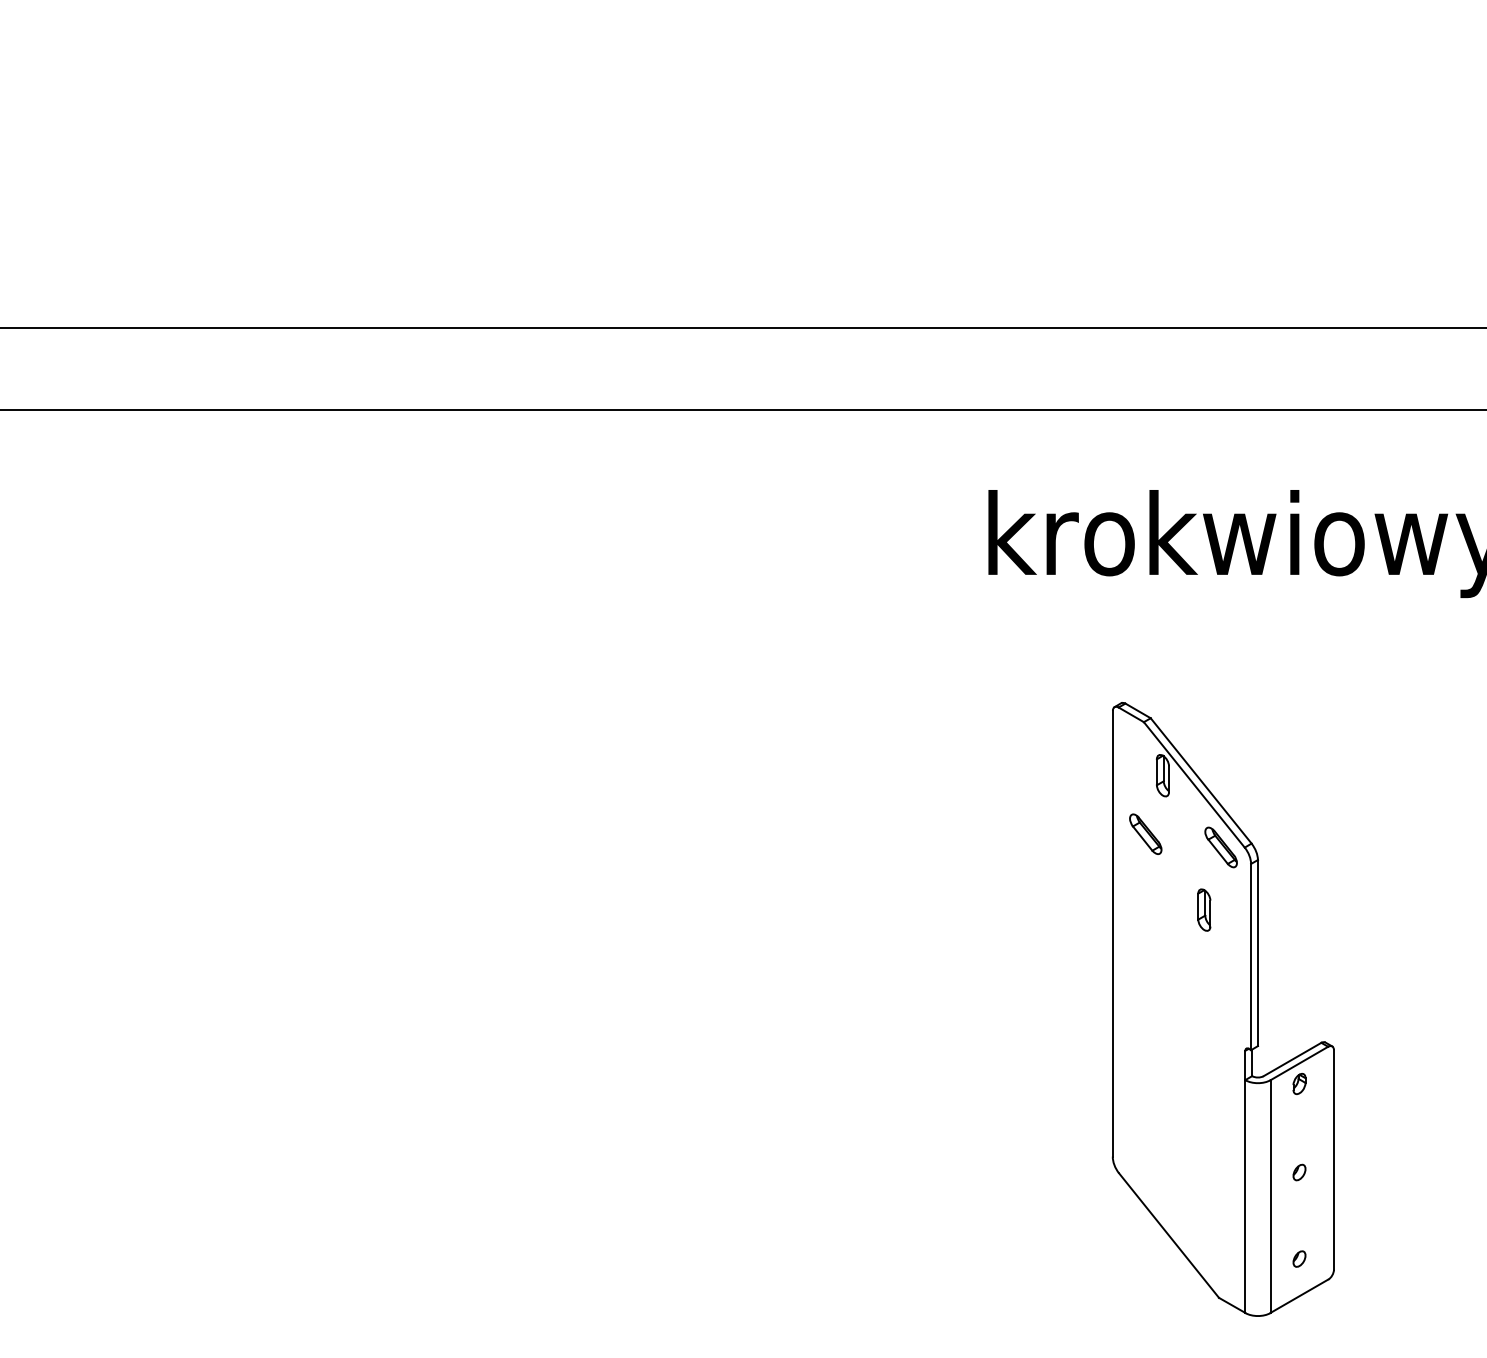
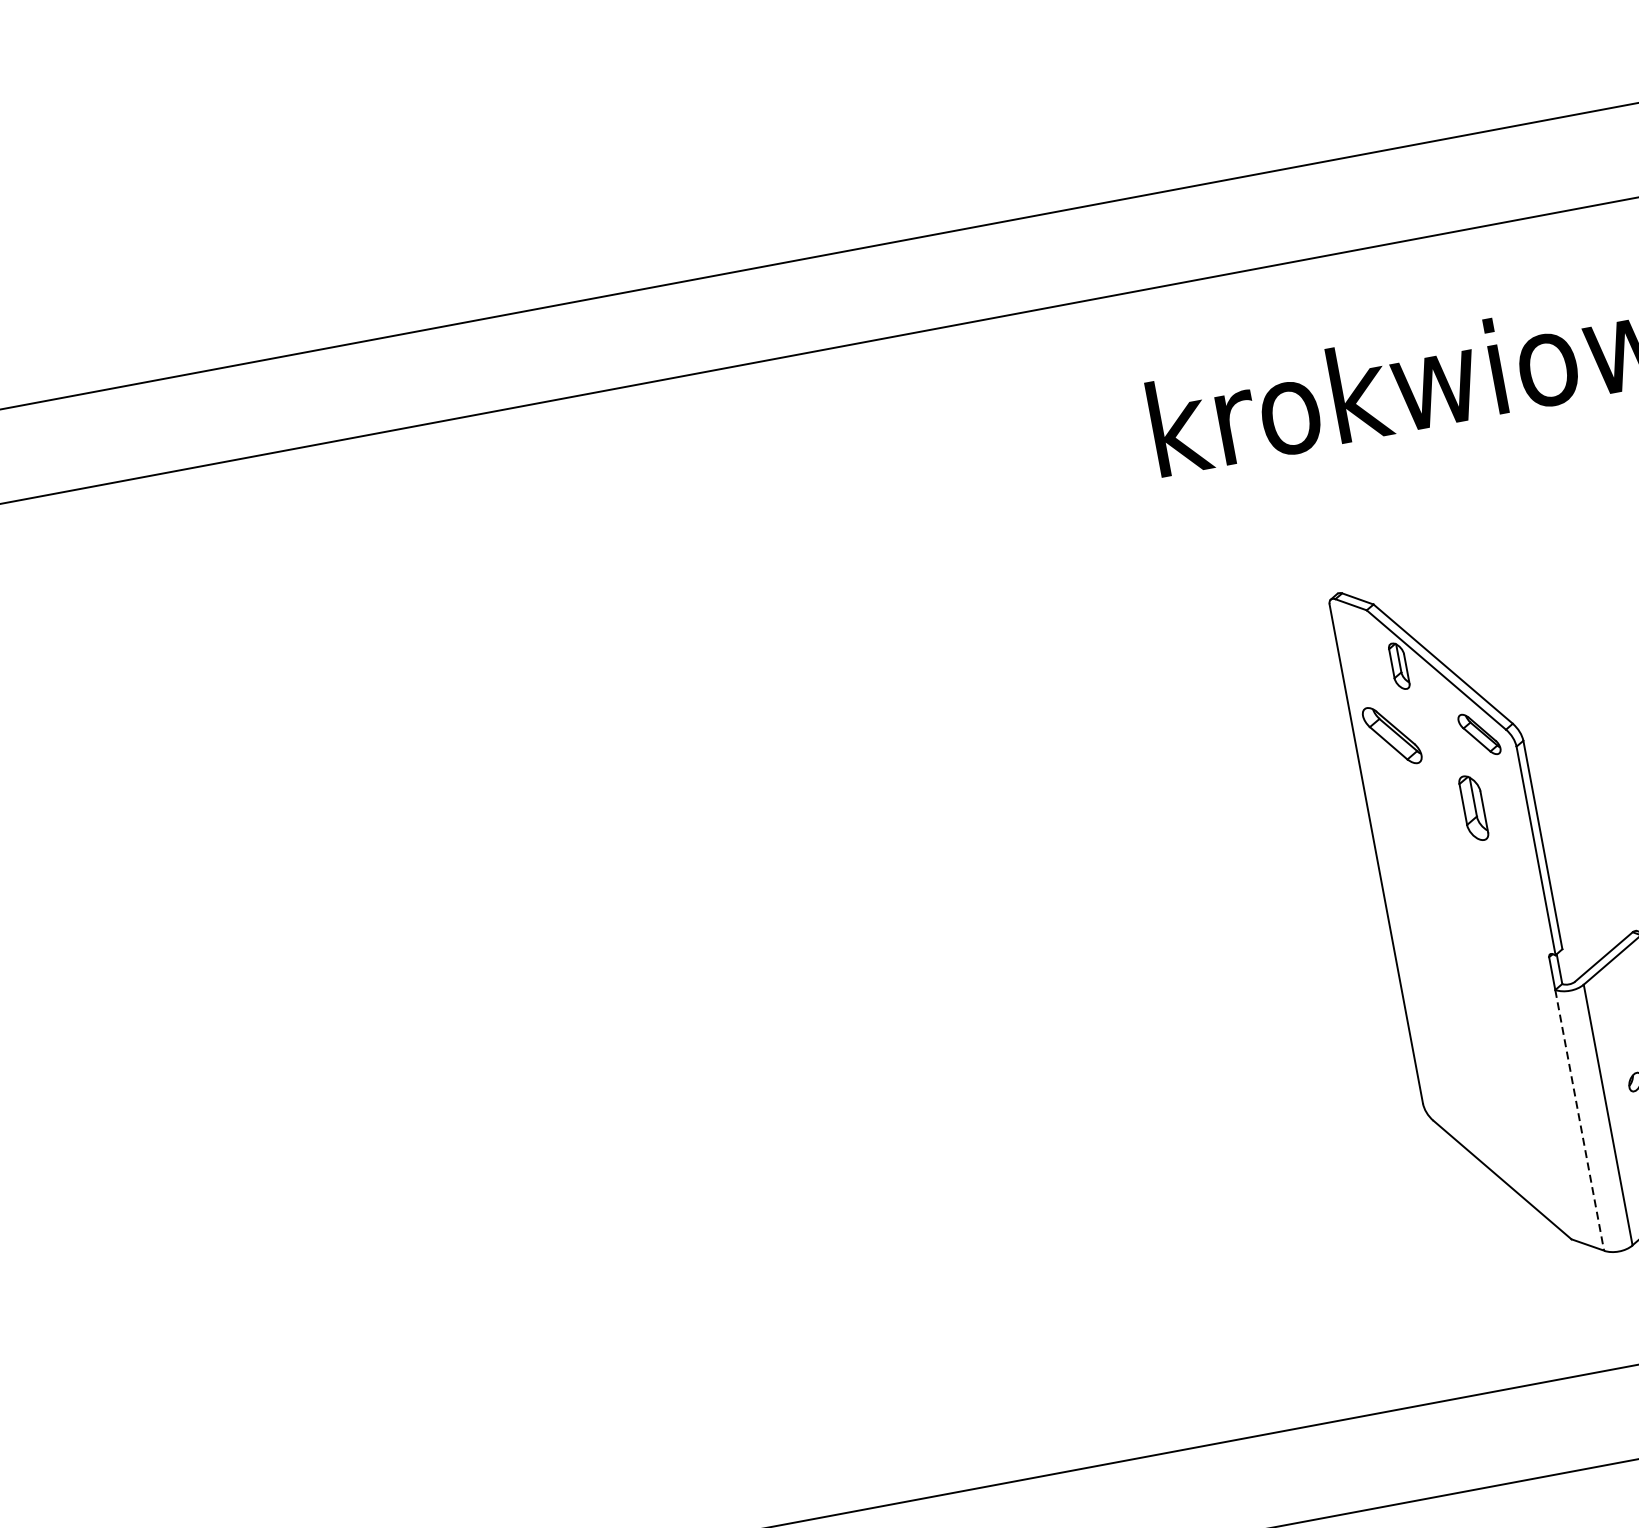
part: (1145, 833) -> (1391, 734), size x1.4
part: (1204, 909) -> (1473, 807), size x1.4
part: (1299, 1083) -> (1616, 982), removed
line: (1245, 1197) -> (1580, 1121), solid -> dashed

